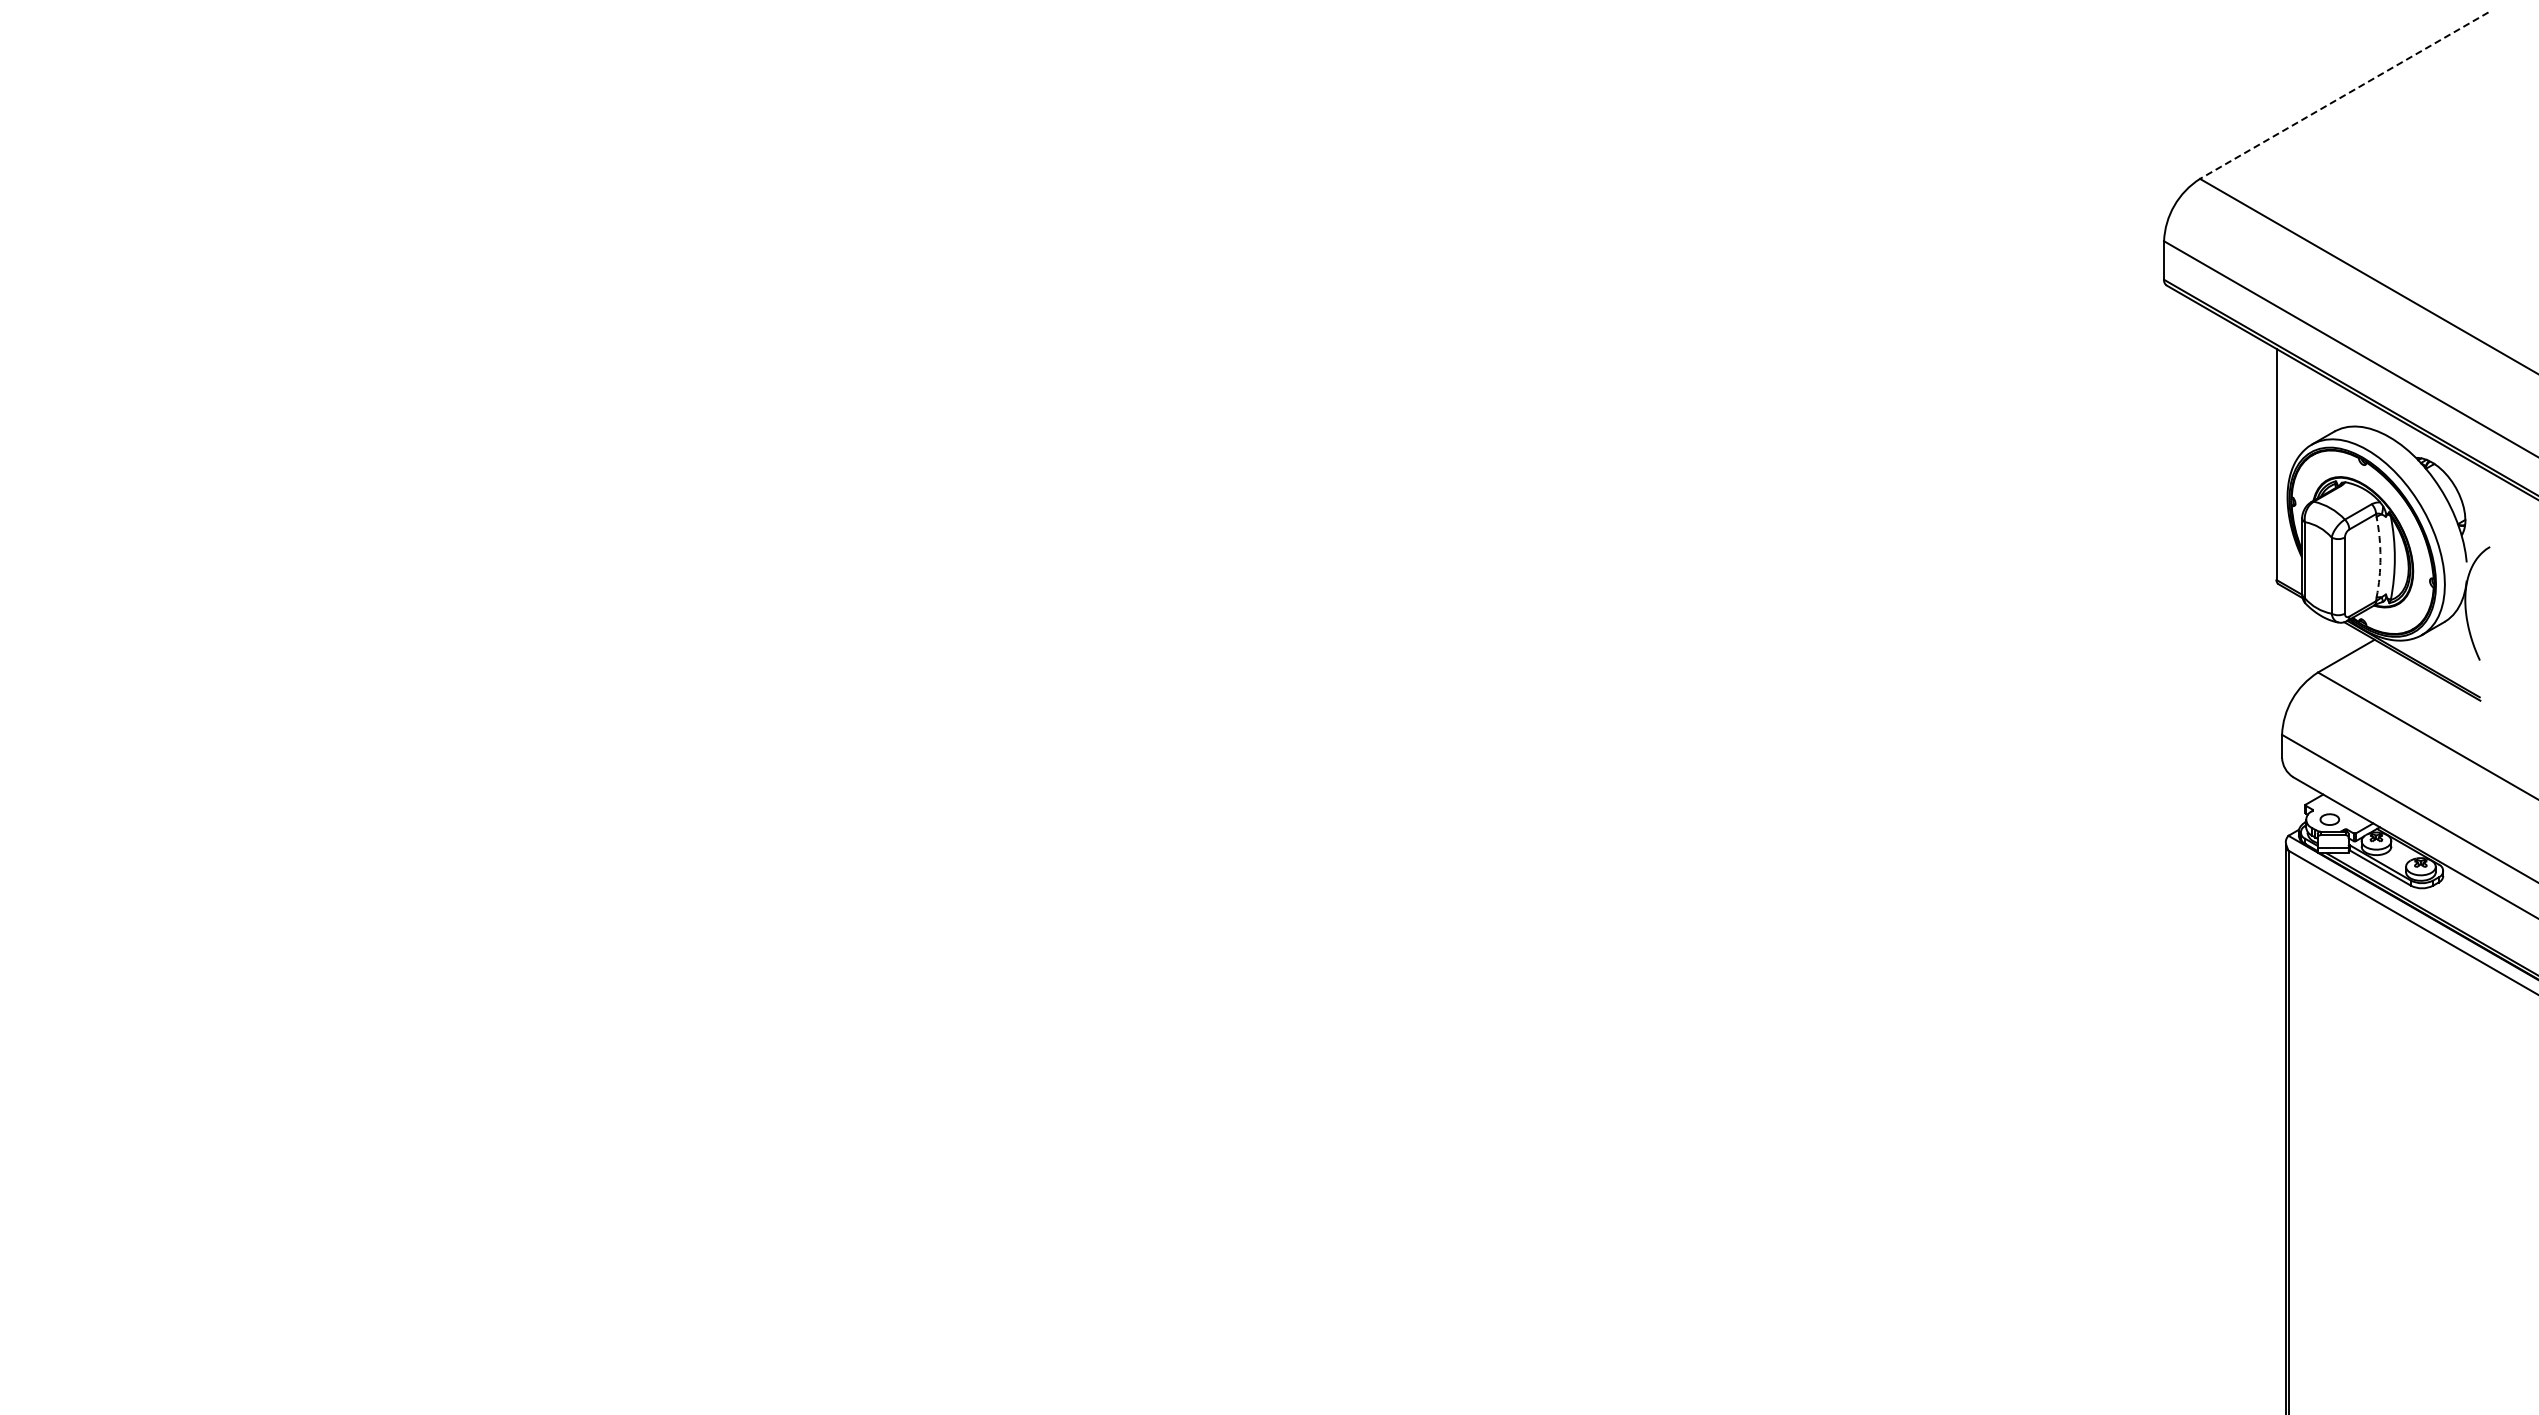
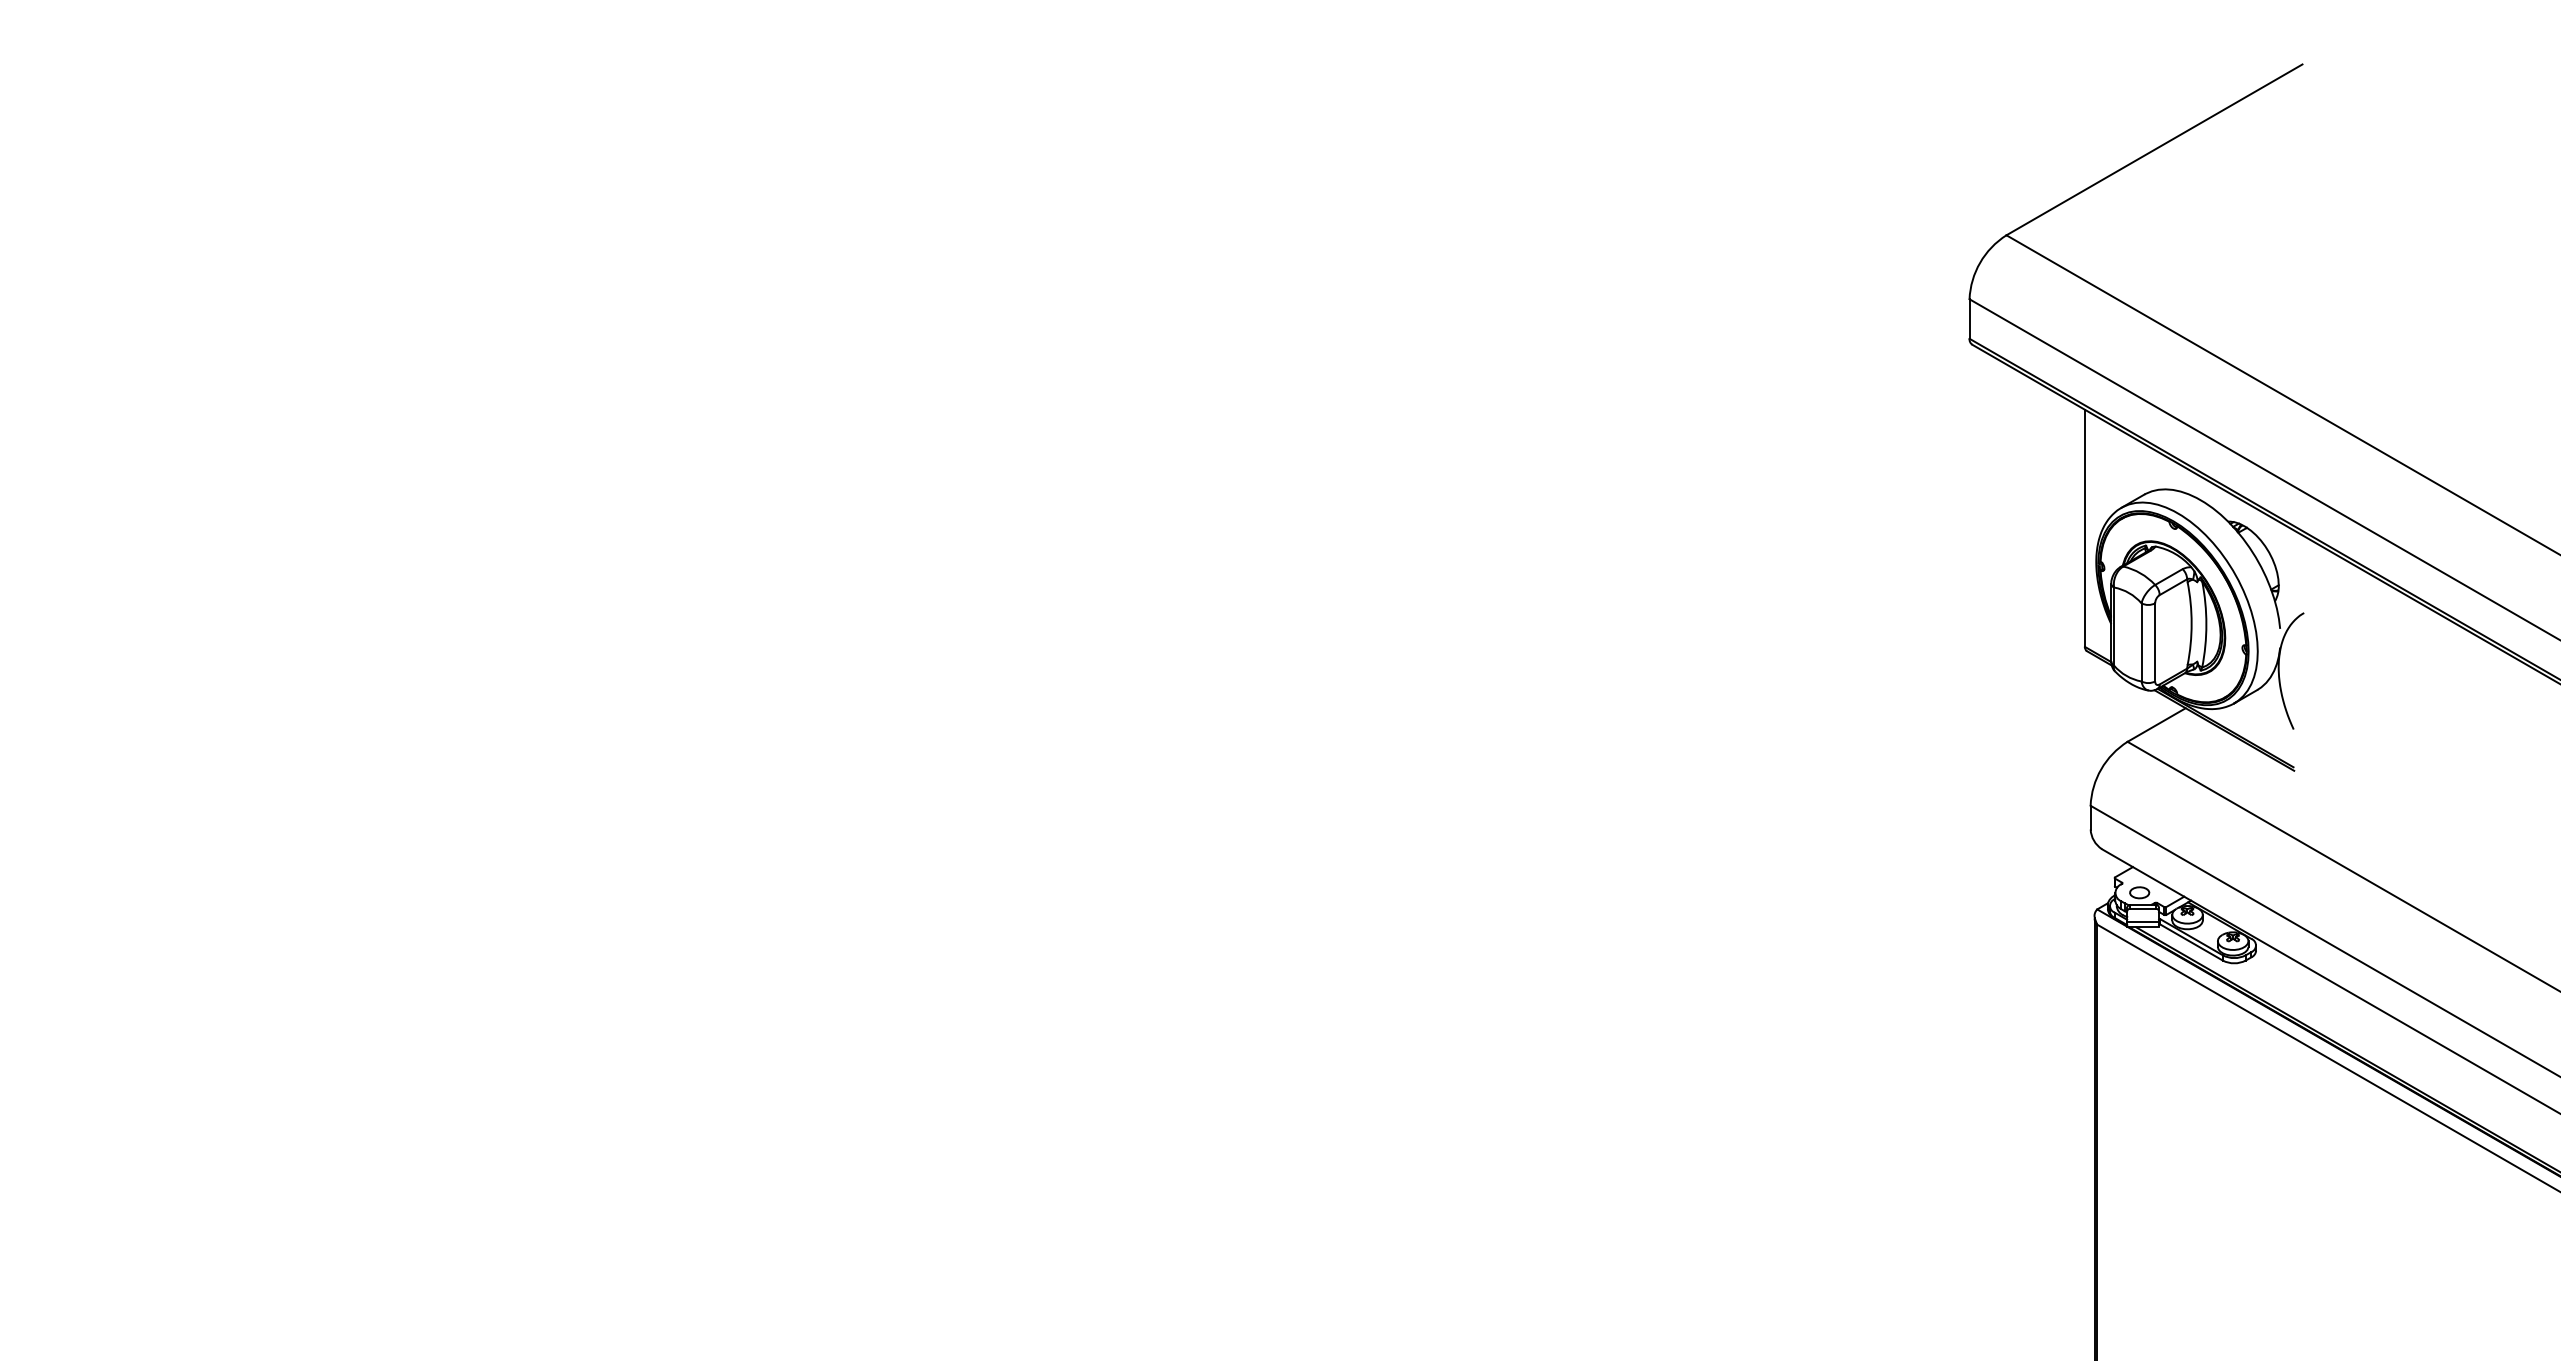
line: (2344, 95) -> (2154, 149), dashed -> solid
arc: (2380, 557) -> (2191, 623), dashed -> solid

